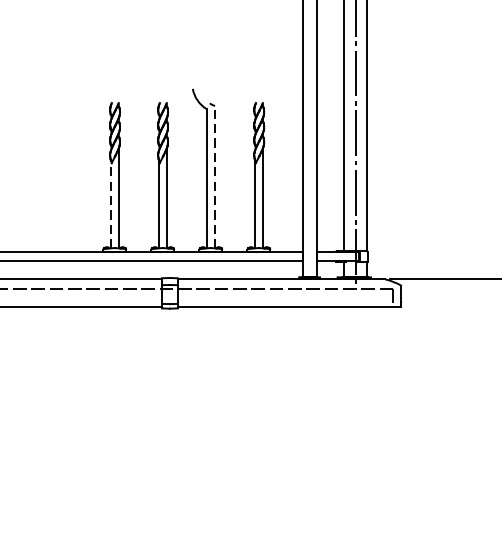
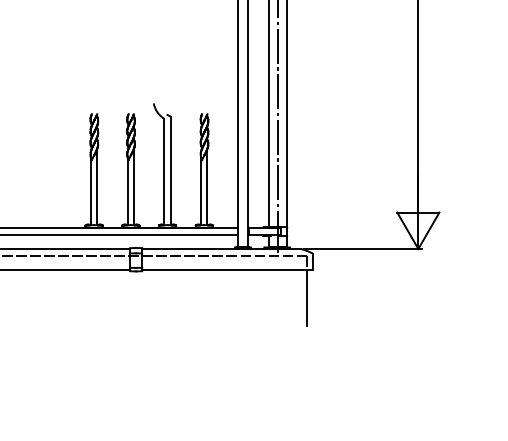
line: (214, 176) -> (170, 170), dashed -> solid
line: (110, 202) -> (90, 190), dashed -> solid
line: (393, 344) -> (307, 298), added

